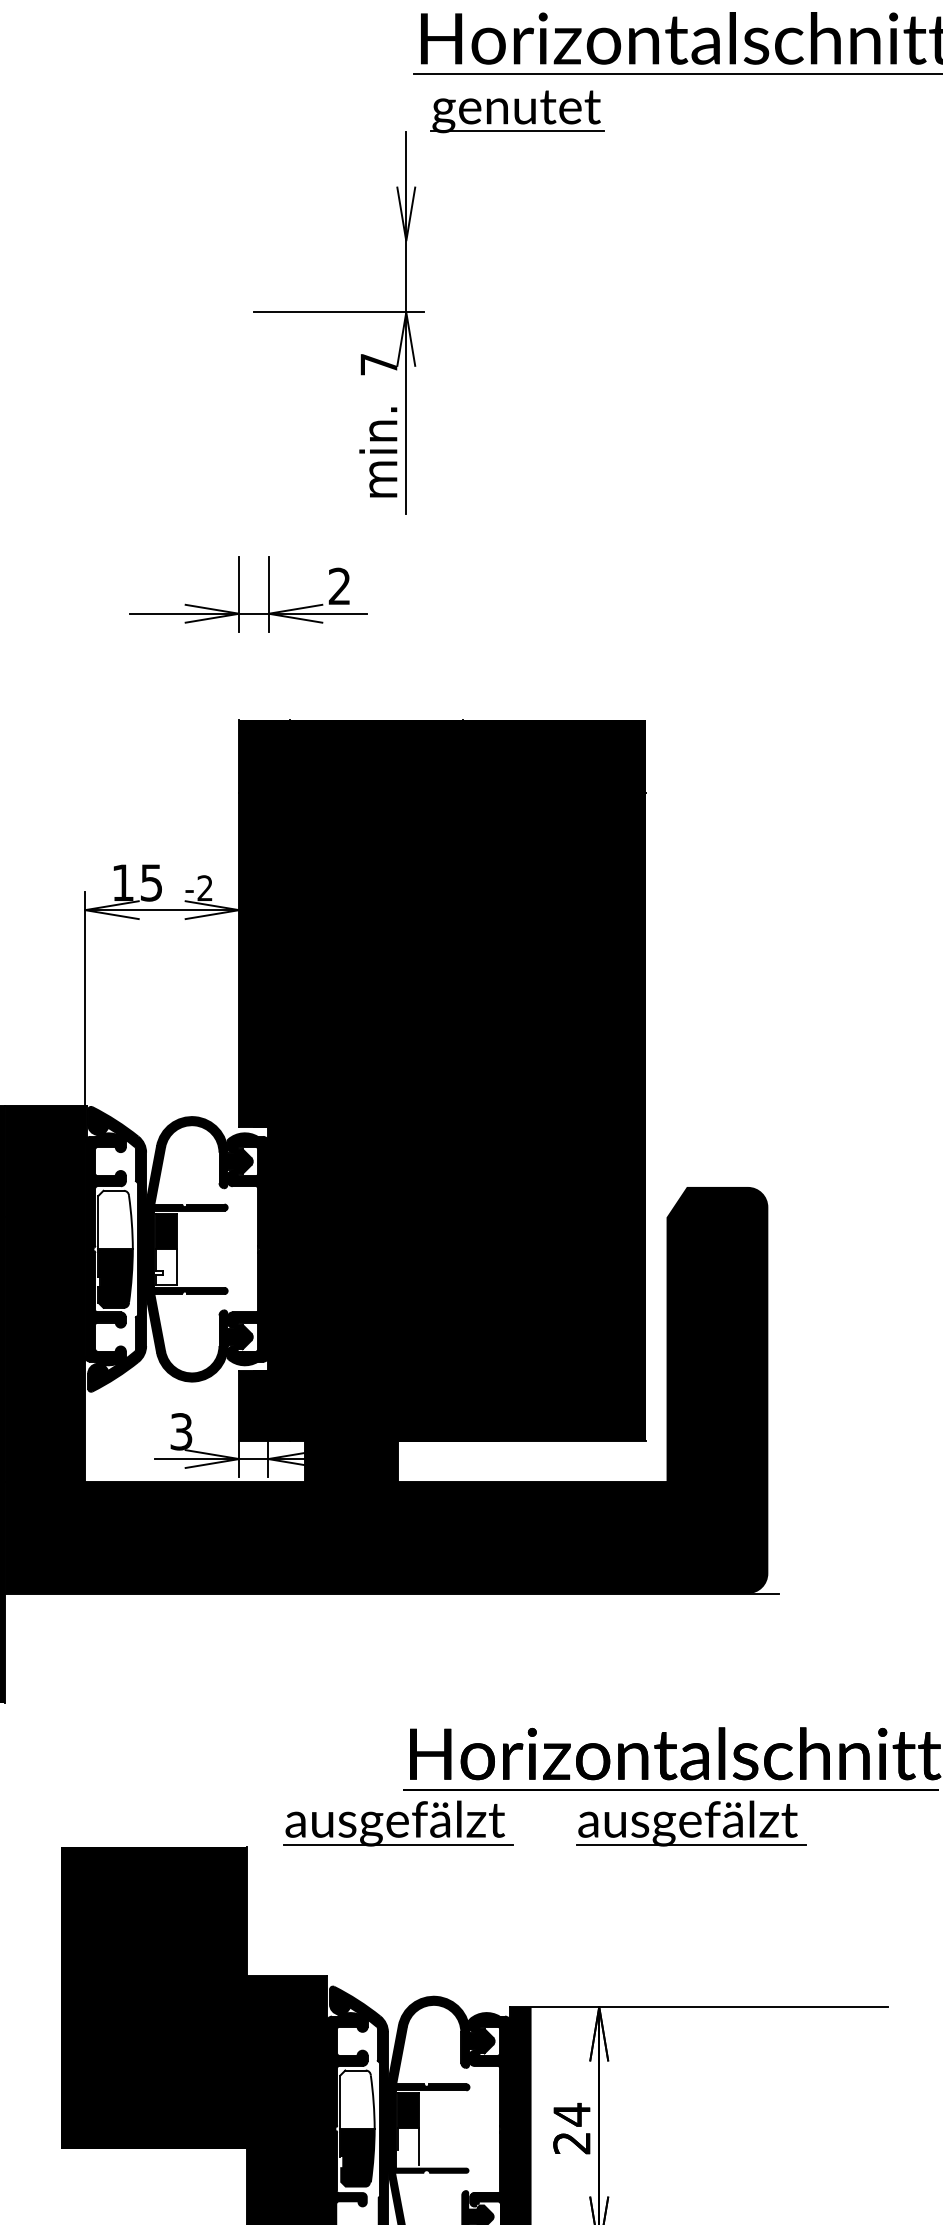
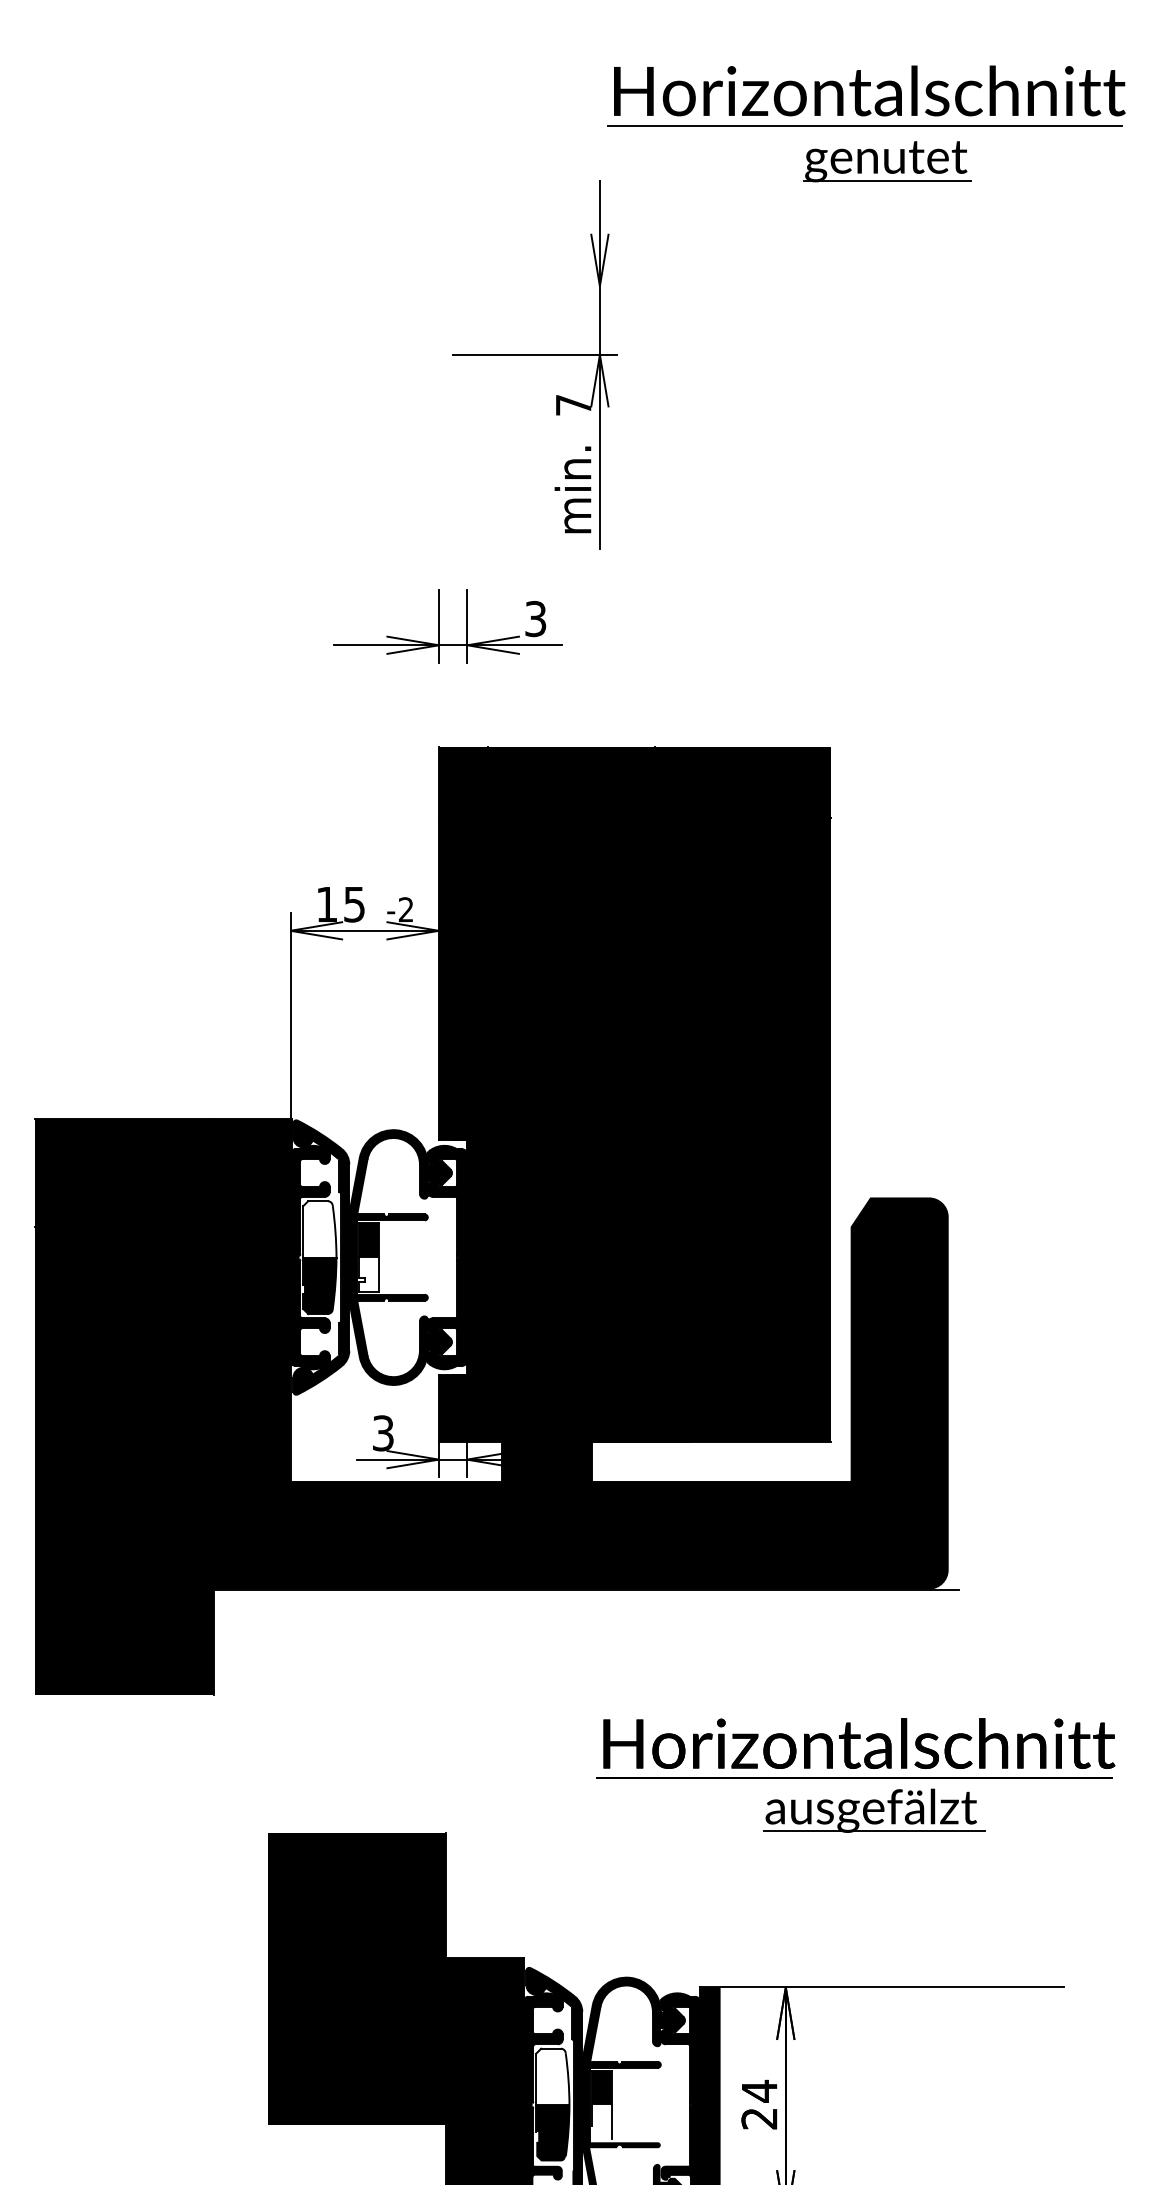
part: (517, 111) -> (887, 161), moved
text: (339, 587) -> (535, 619), 2 -> 3
part: (398, 1823) -> (592, 1810), removed

